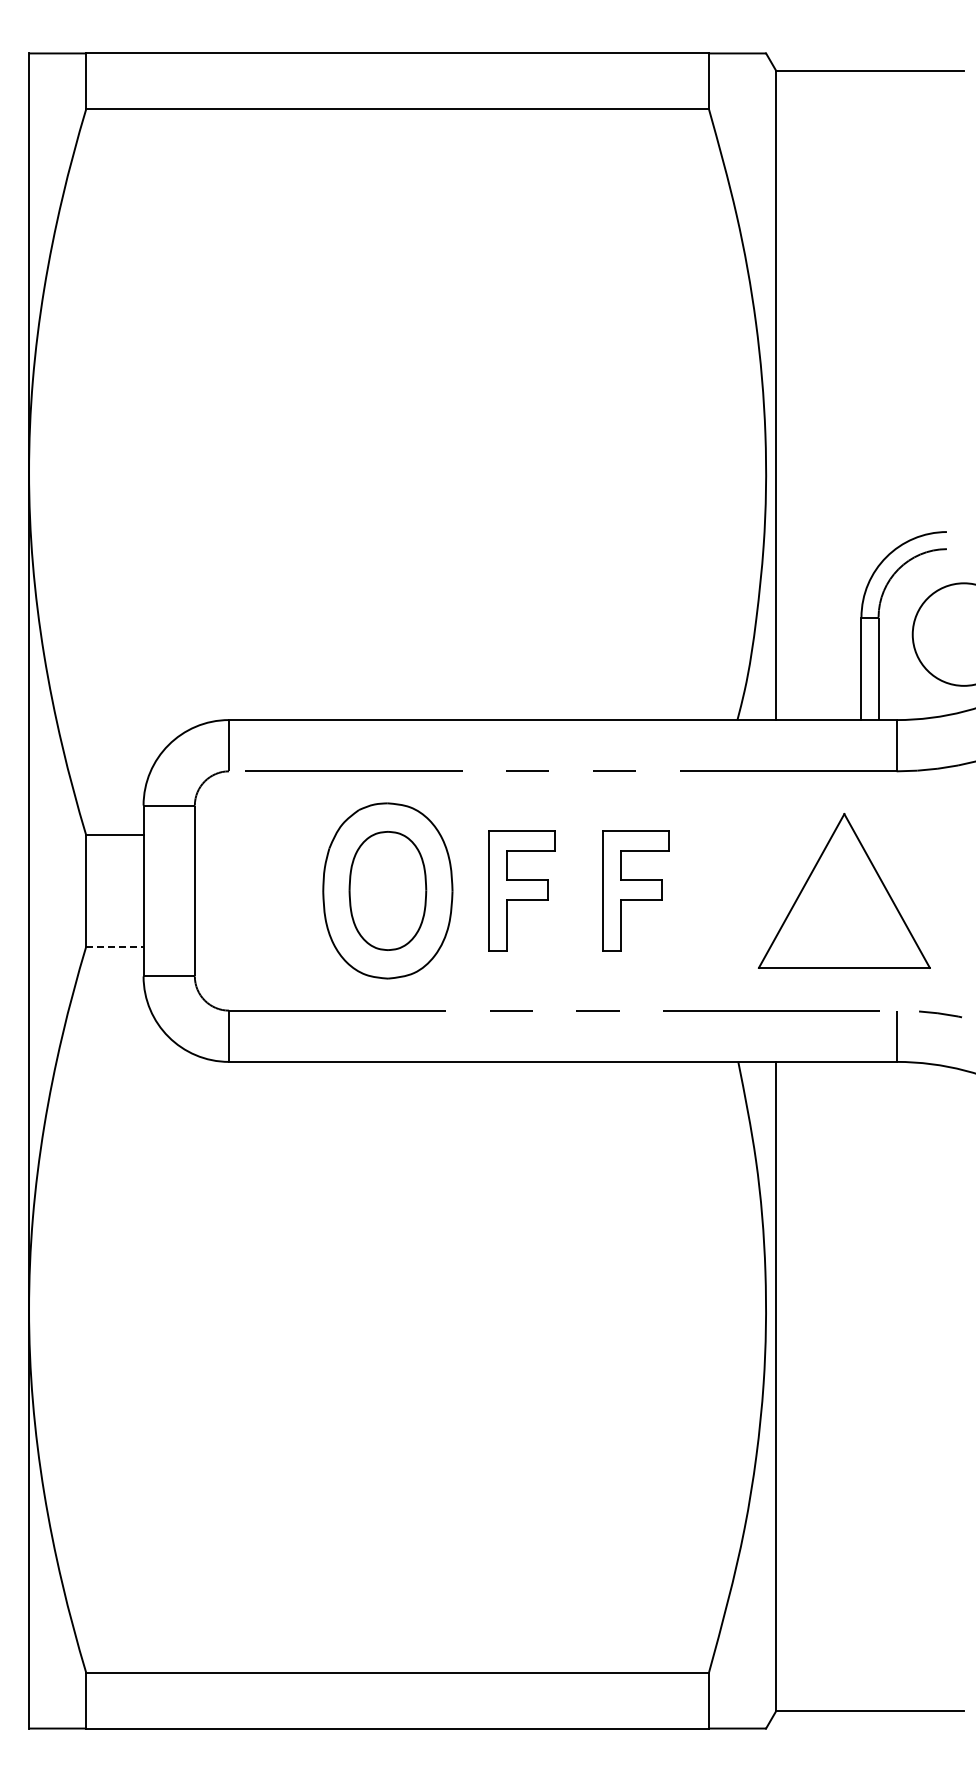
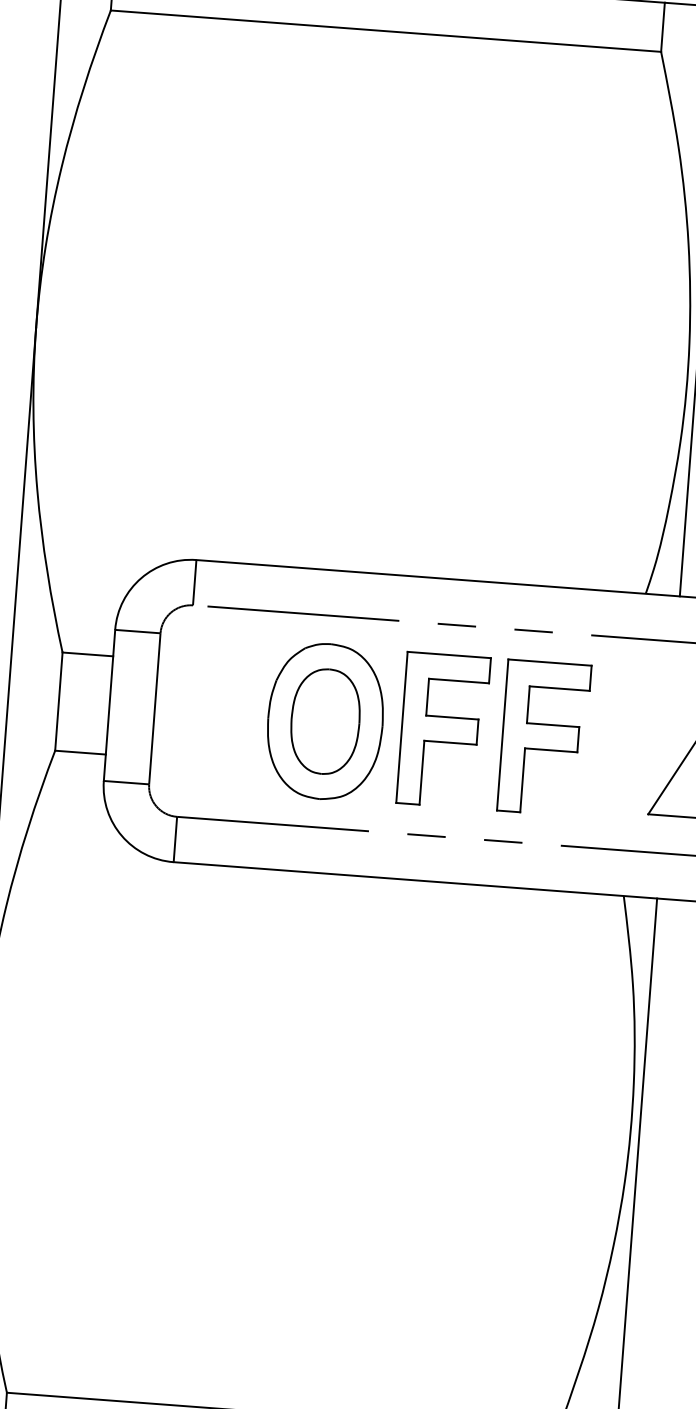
part: (521, 890) -> (443, 730), size x1.43
part: (635, 890) -> (544, 737), size x1.43
line: (114, 946) -> (80, 752), dashed -> solid

